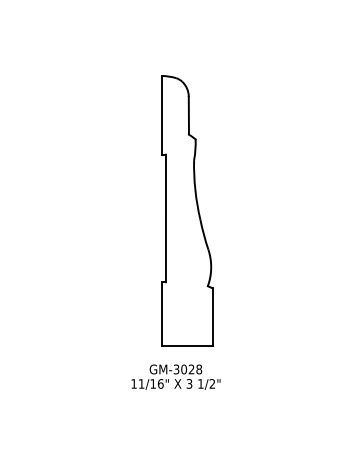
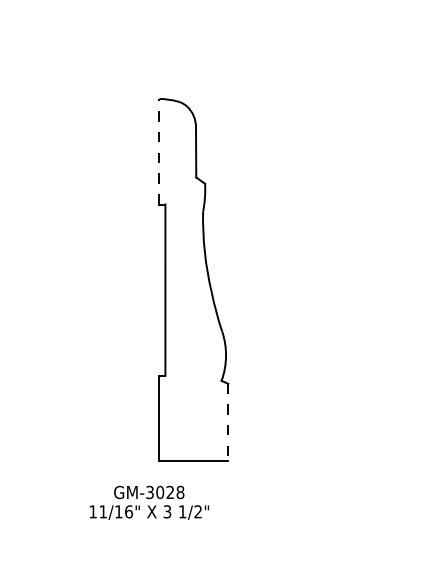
line: (161, 114) -> (159, 150), solid -> dashed
line: (212, 317) -> (227, 422), solid -> dashed
text: (175, 376) -> (148, 501), moved

